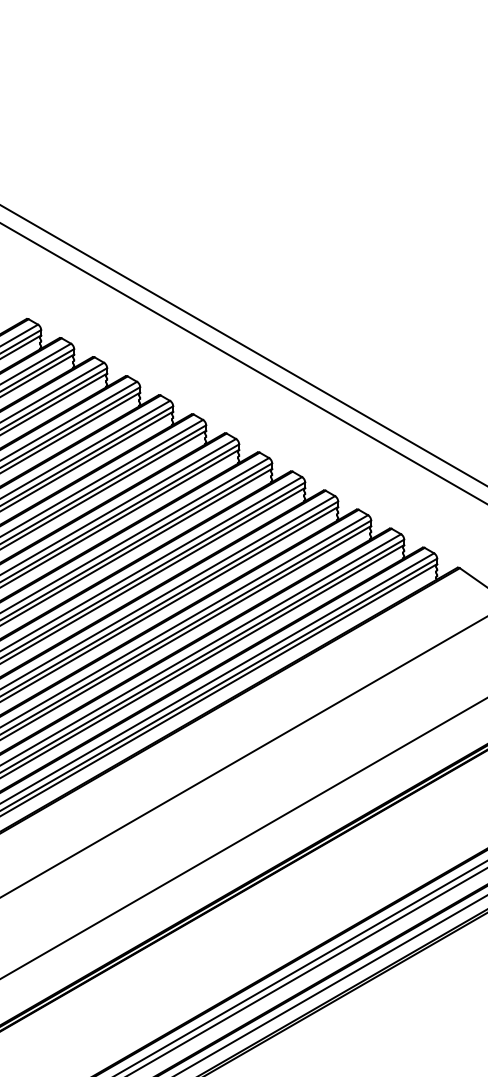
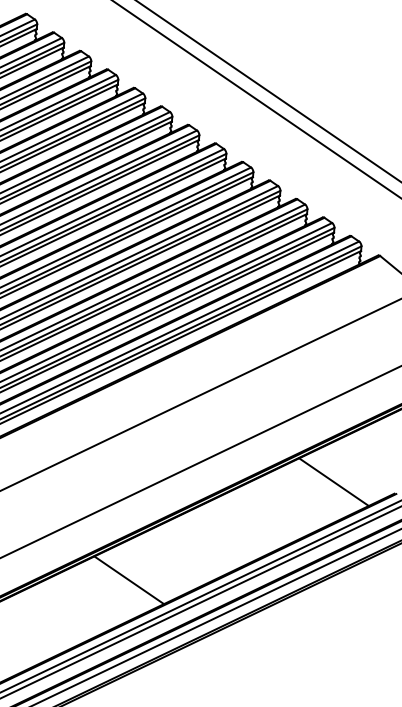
line: (425, 834) -> (333, 481), added
line: (197, 966) -> (129, 580), added

